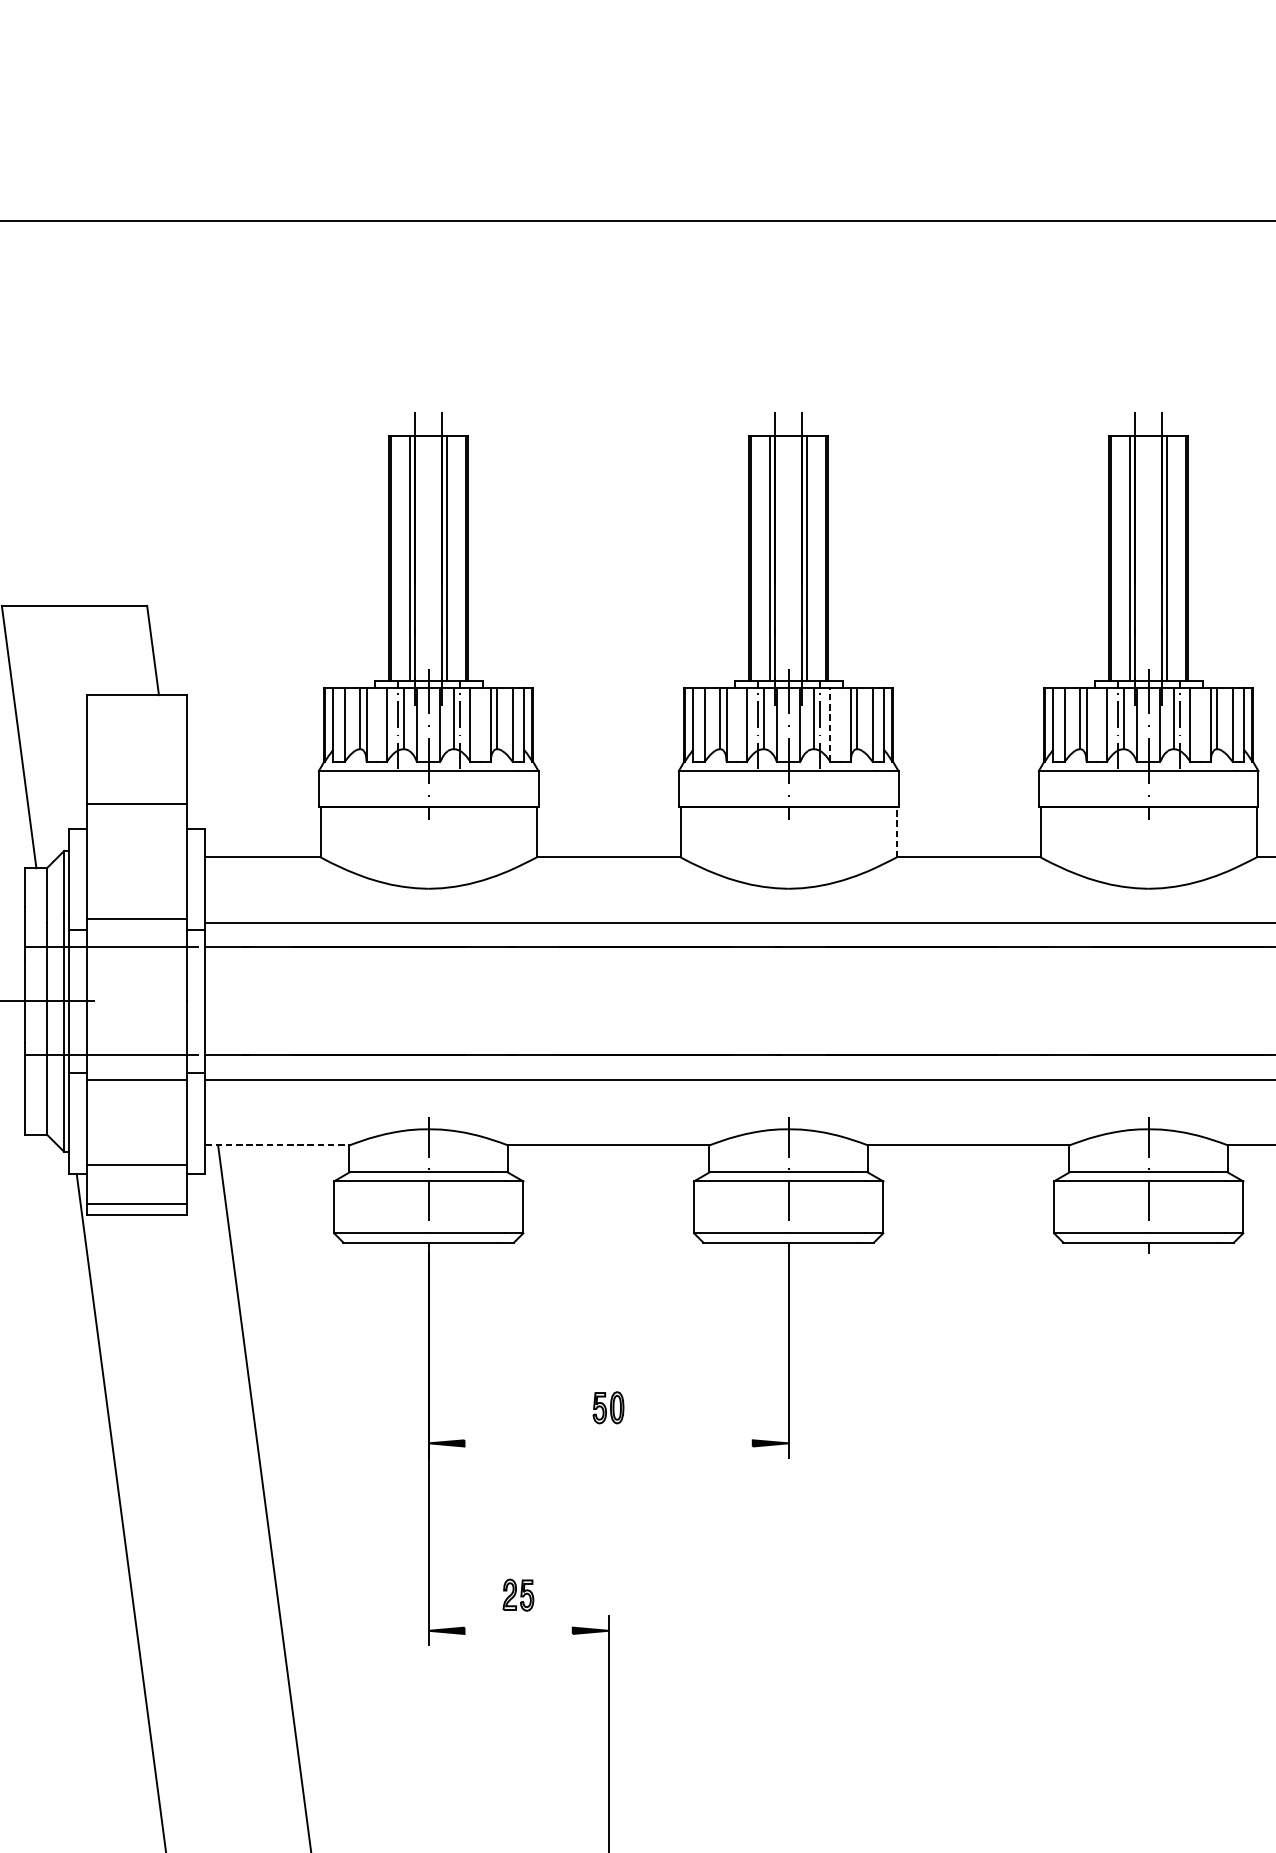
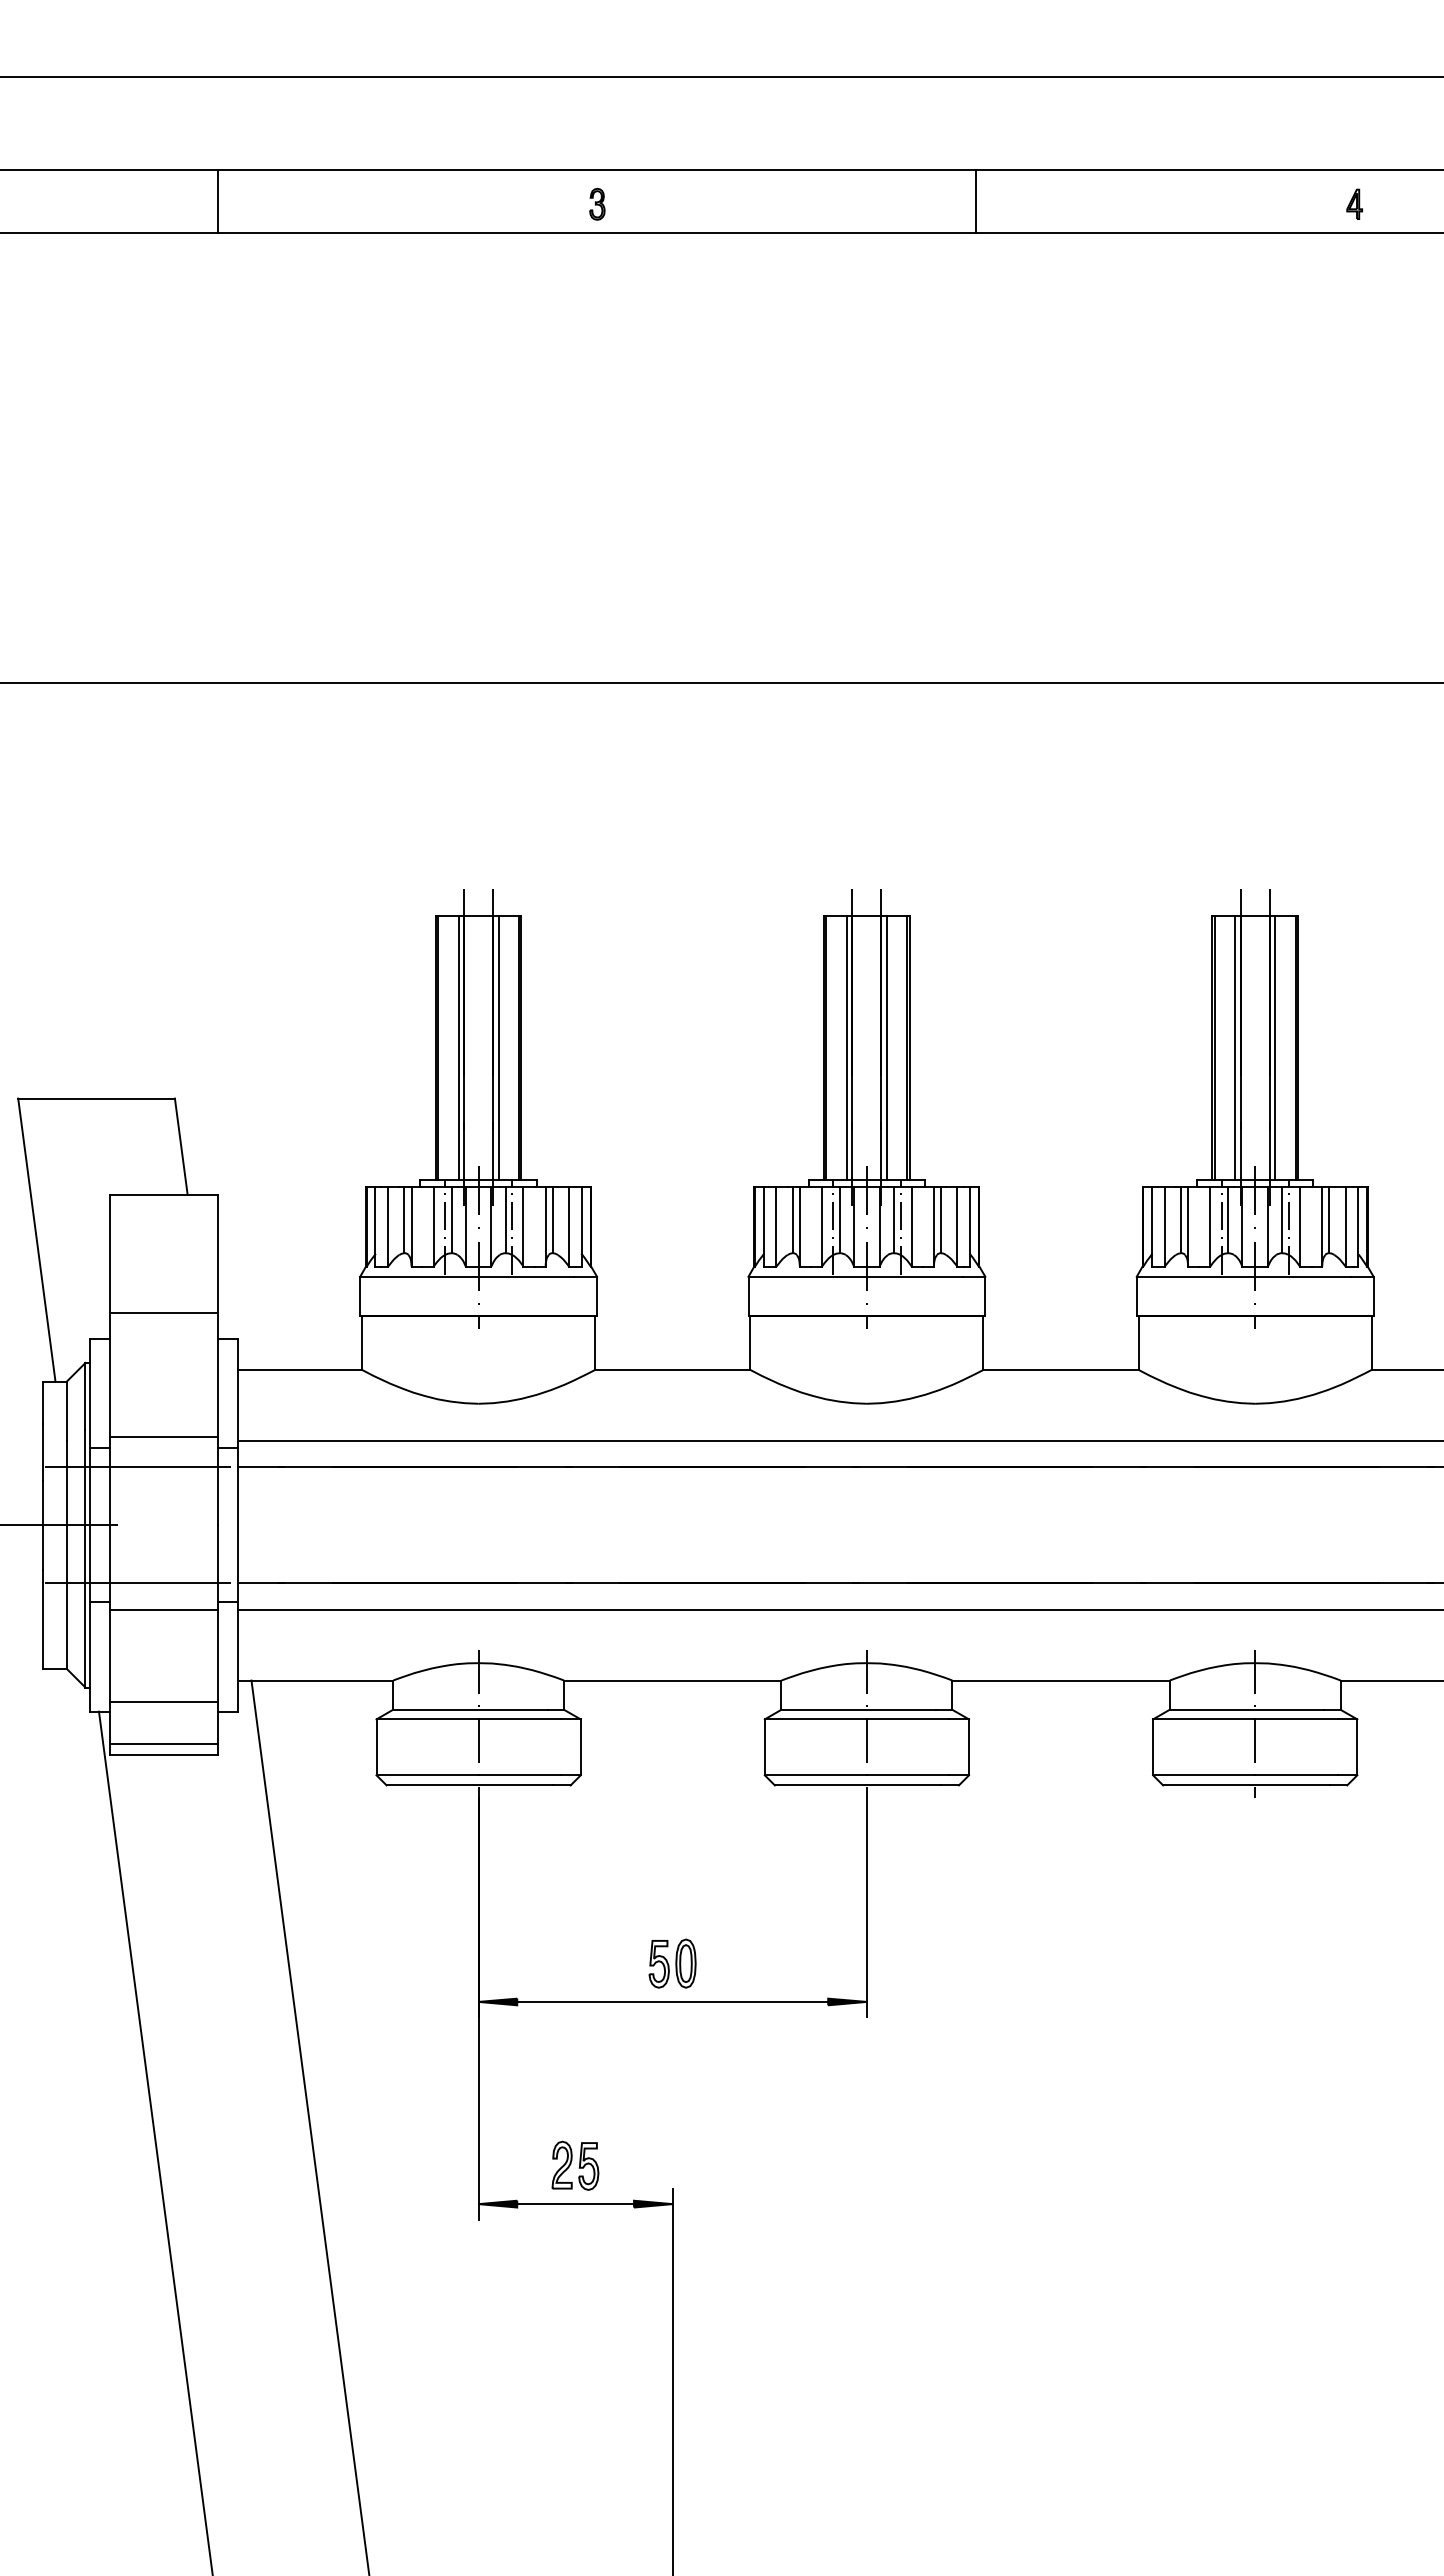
line: (830, 725) -> (911, 1227), dashed -> solid
line: (896, 831) -> (983, 1342), dashed -> solid
line: (277, 1145) -> (315, 1680), dashed -> solid
part: (608, 1407) -> (672, 1963), size x1.43
line: (608, 1442) -> (672, 2001), added
part: (518, 1594) -> (575, 2165), size x1.43
line: (518, 1631) -> (575, 2204), added

